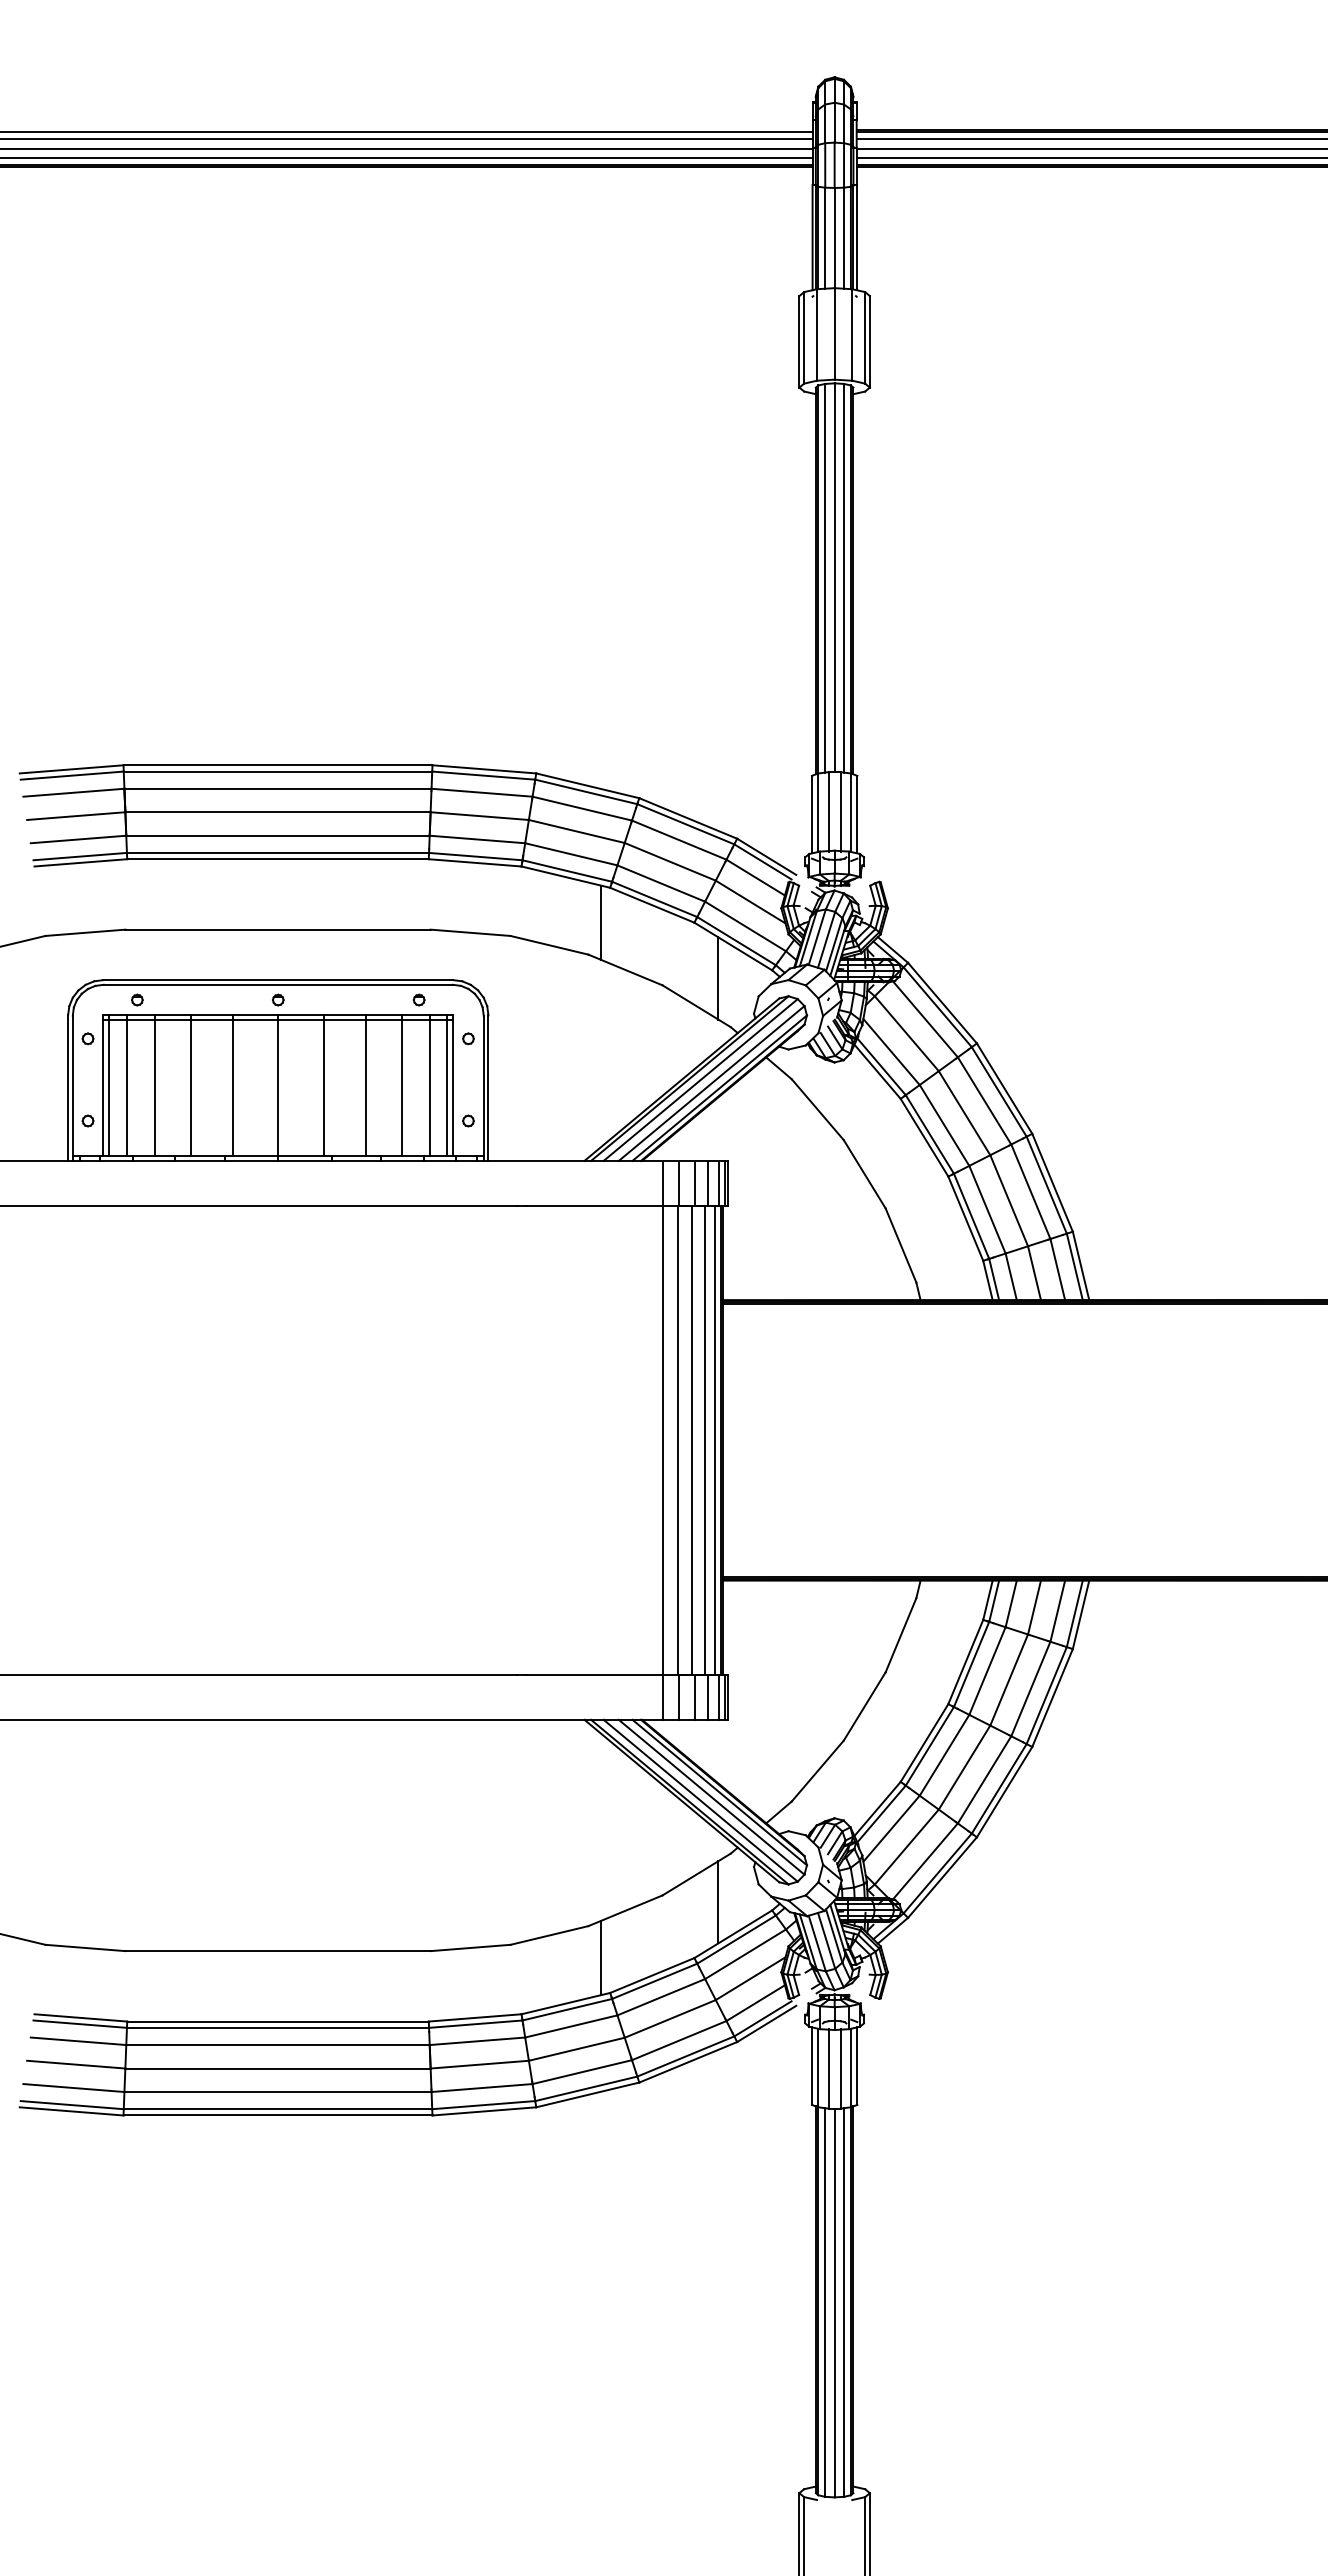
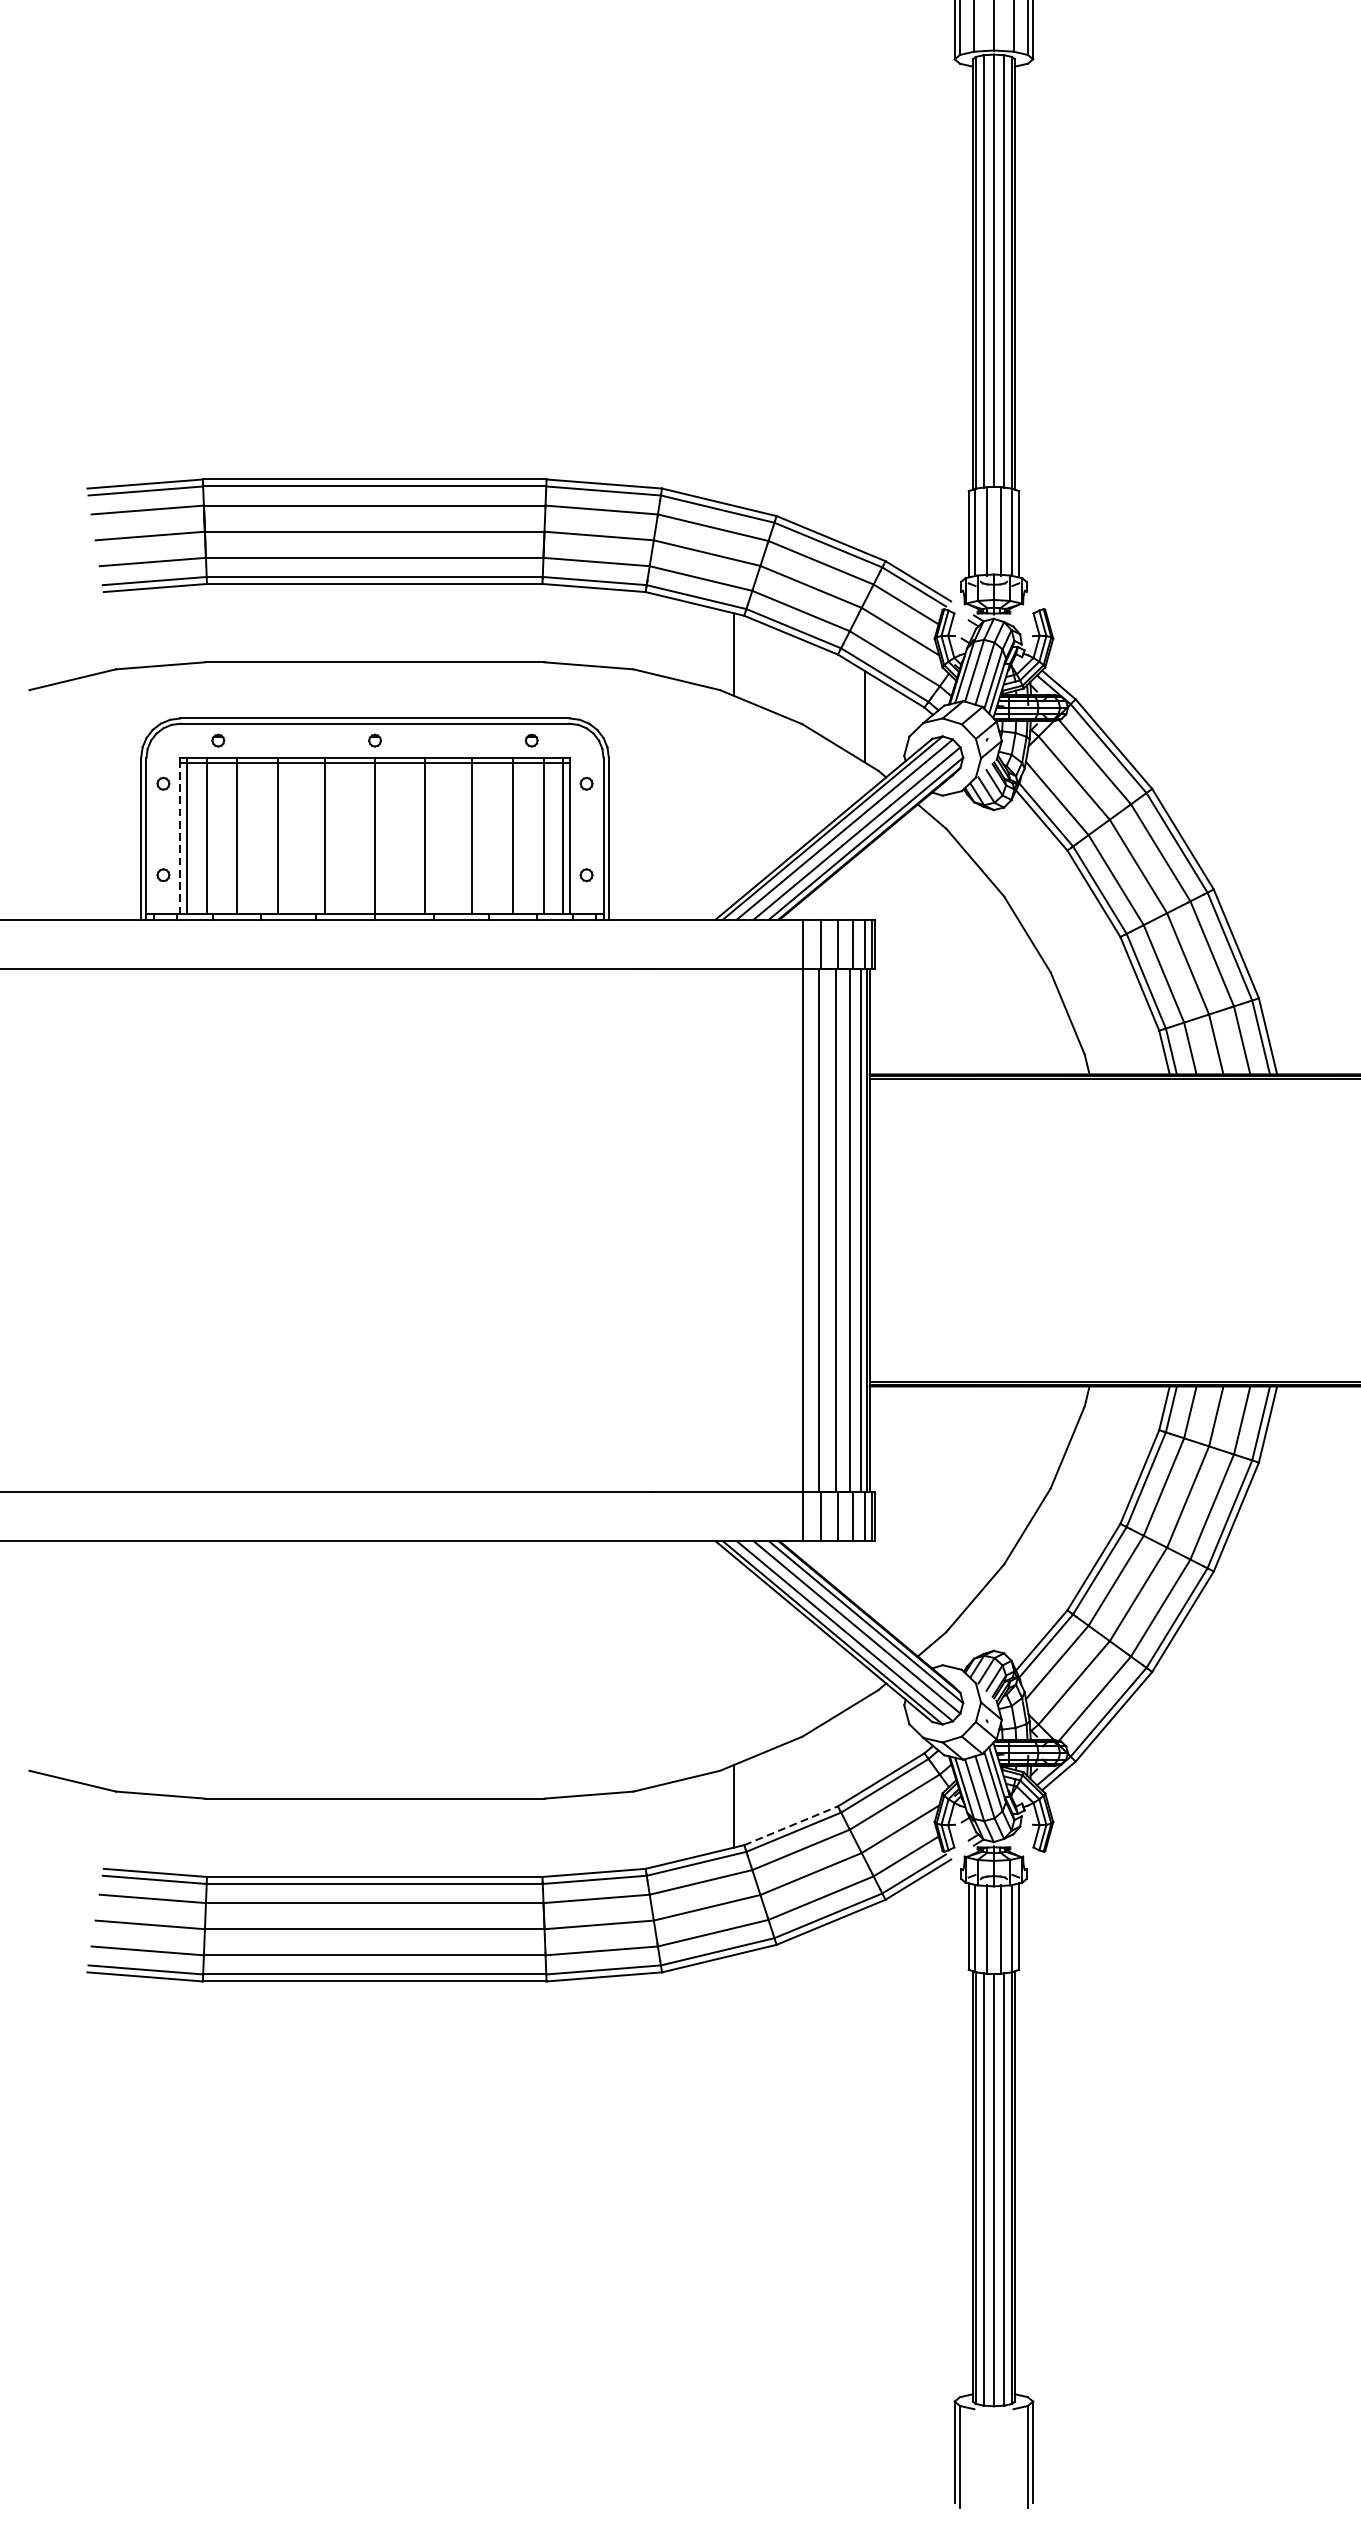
line: (103, 1087) -> (180, 837), solid -> dashed
line: (718, 1902) -> (864, 1744), removed
line: (652, 1975) -> (791, 1825), solid -> dashed

